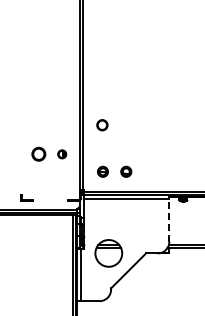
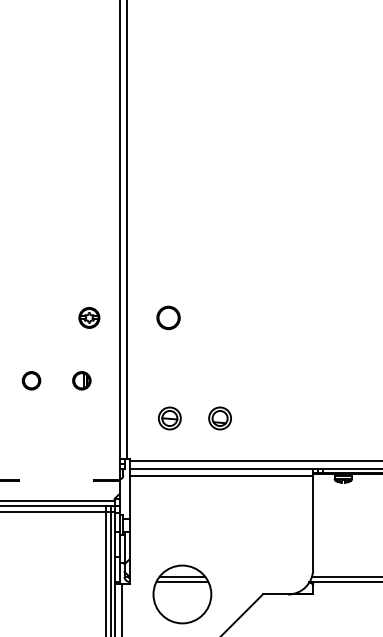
part: (65, 124) -> (88, 316), added
part: (38, 154) -> (30, 381), size x0.62
line: (169, 217) -> (313, 517), dashed -> solid

